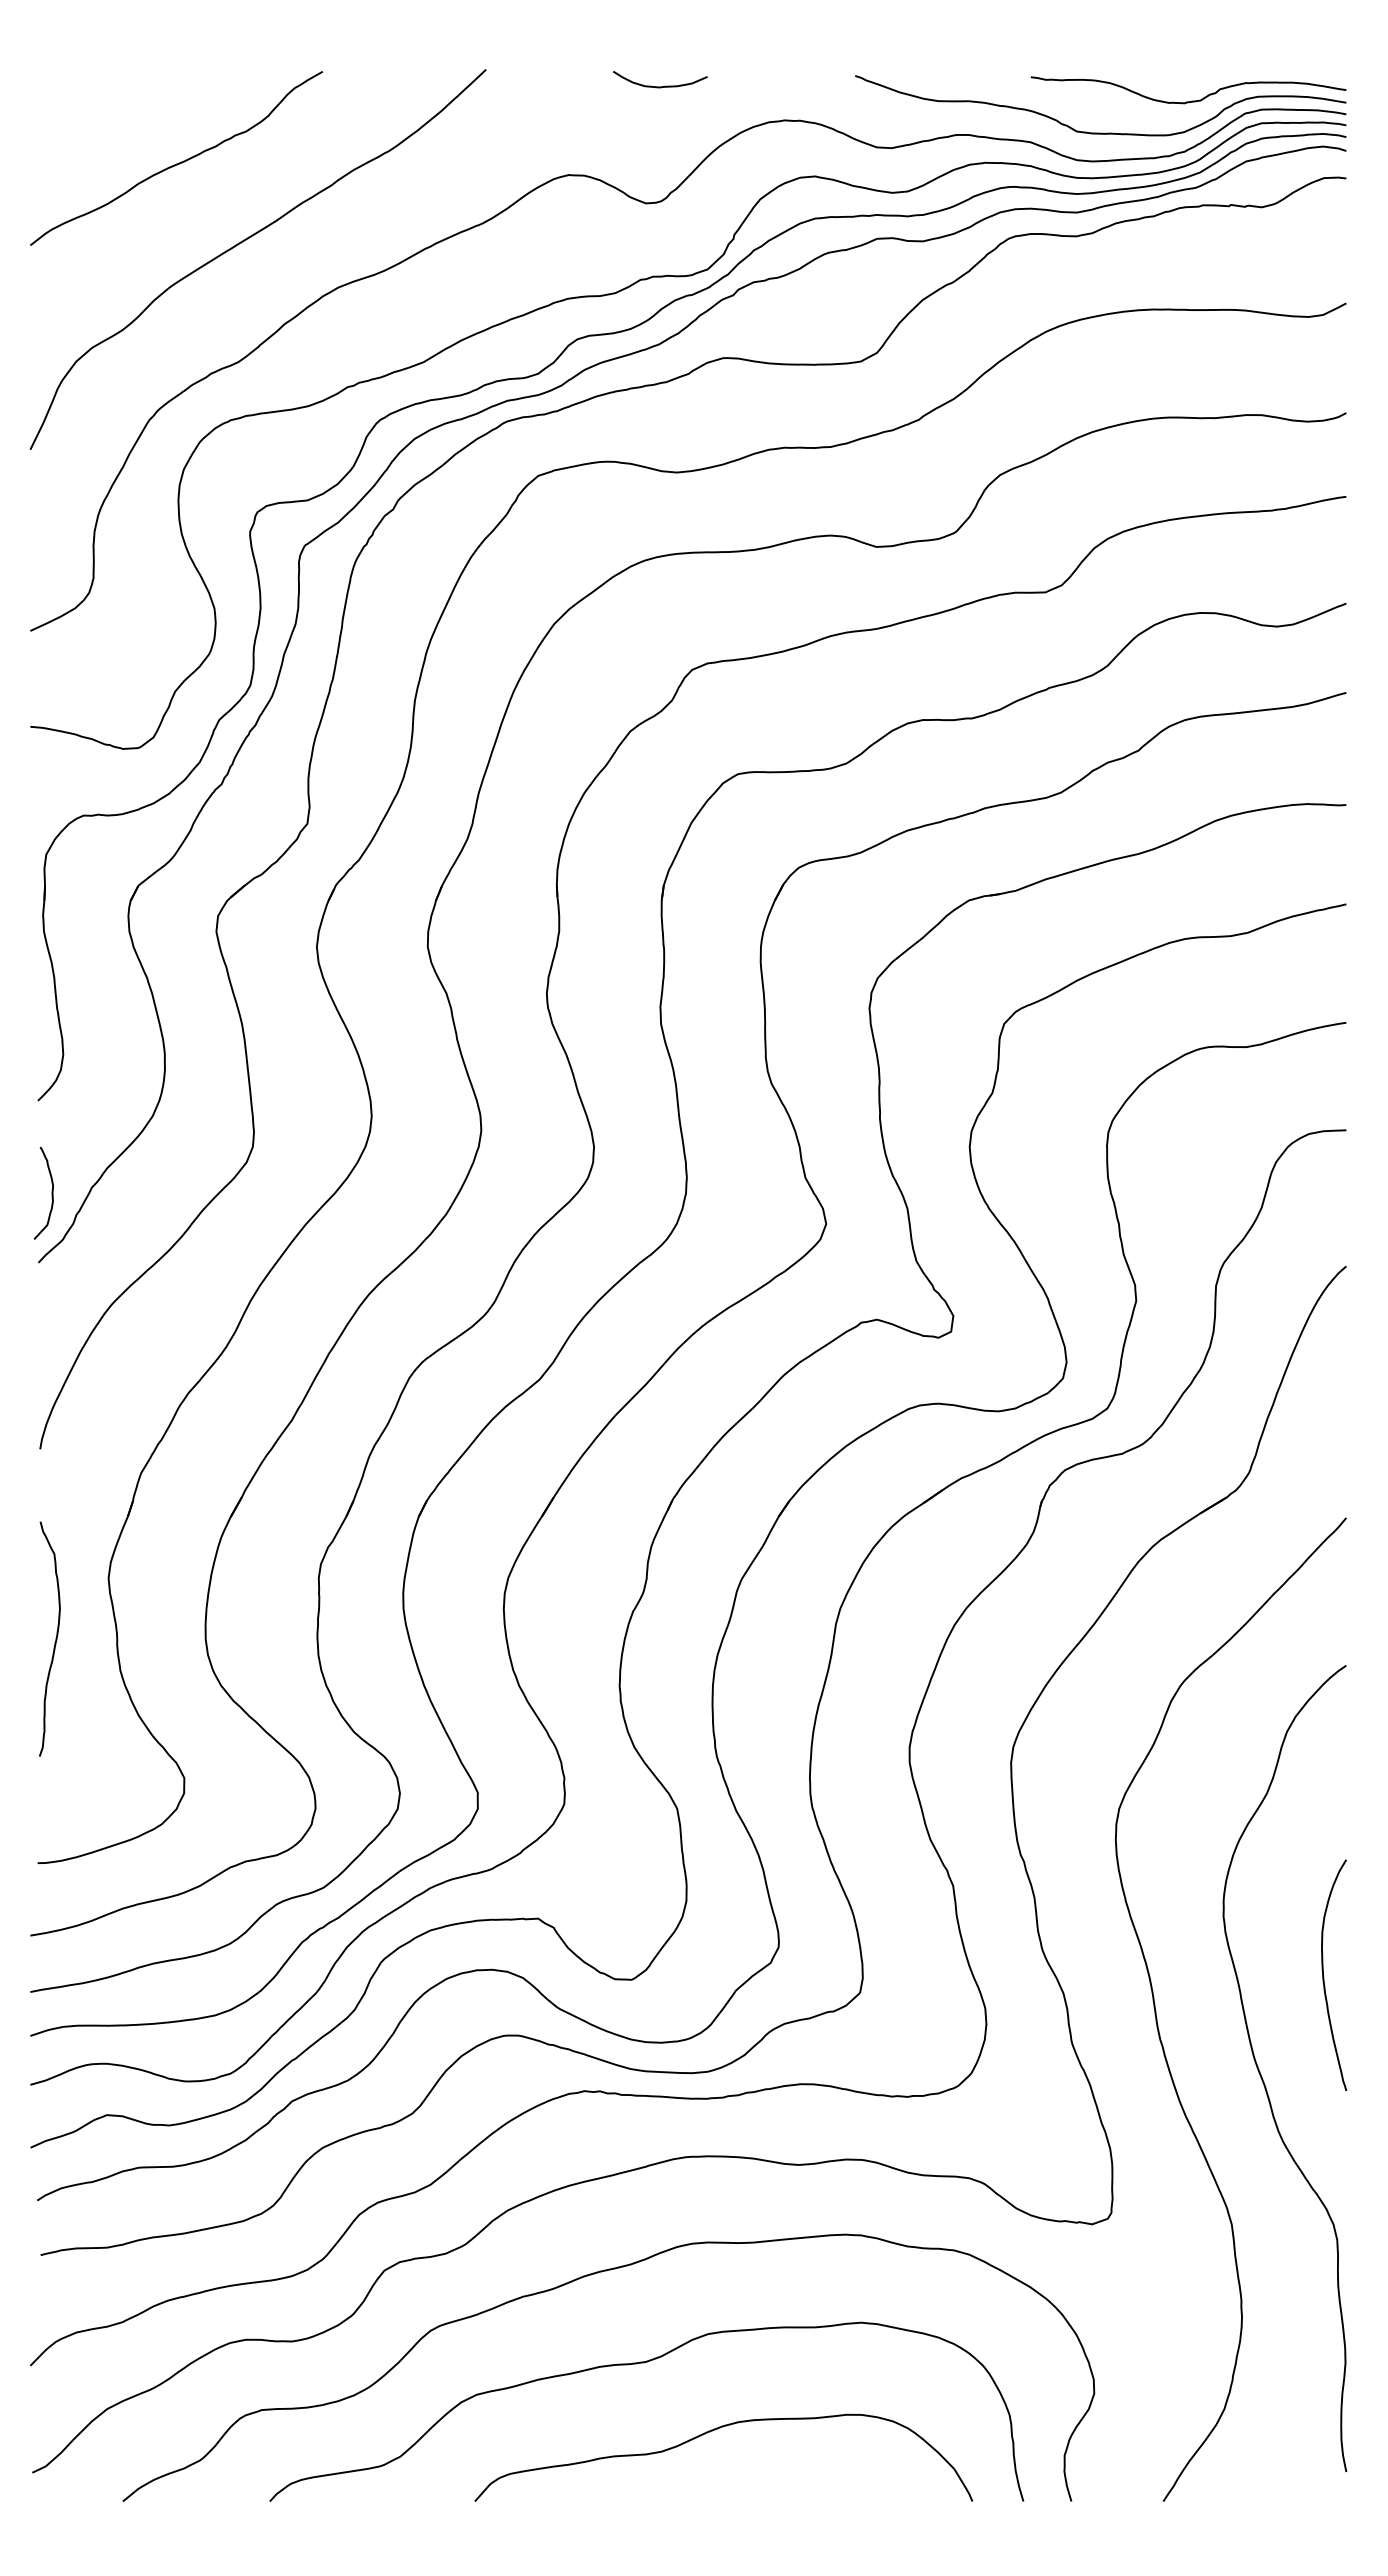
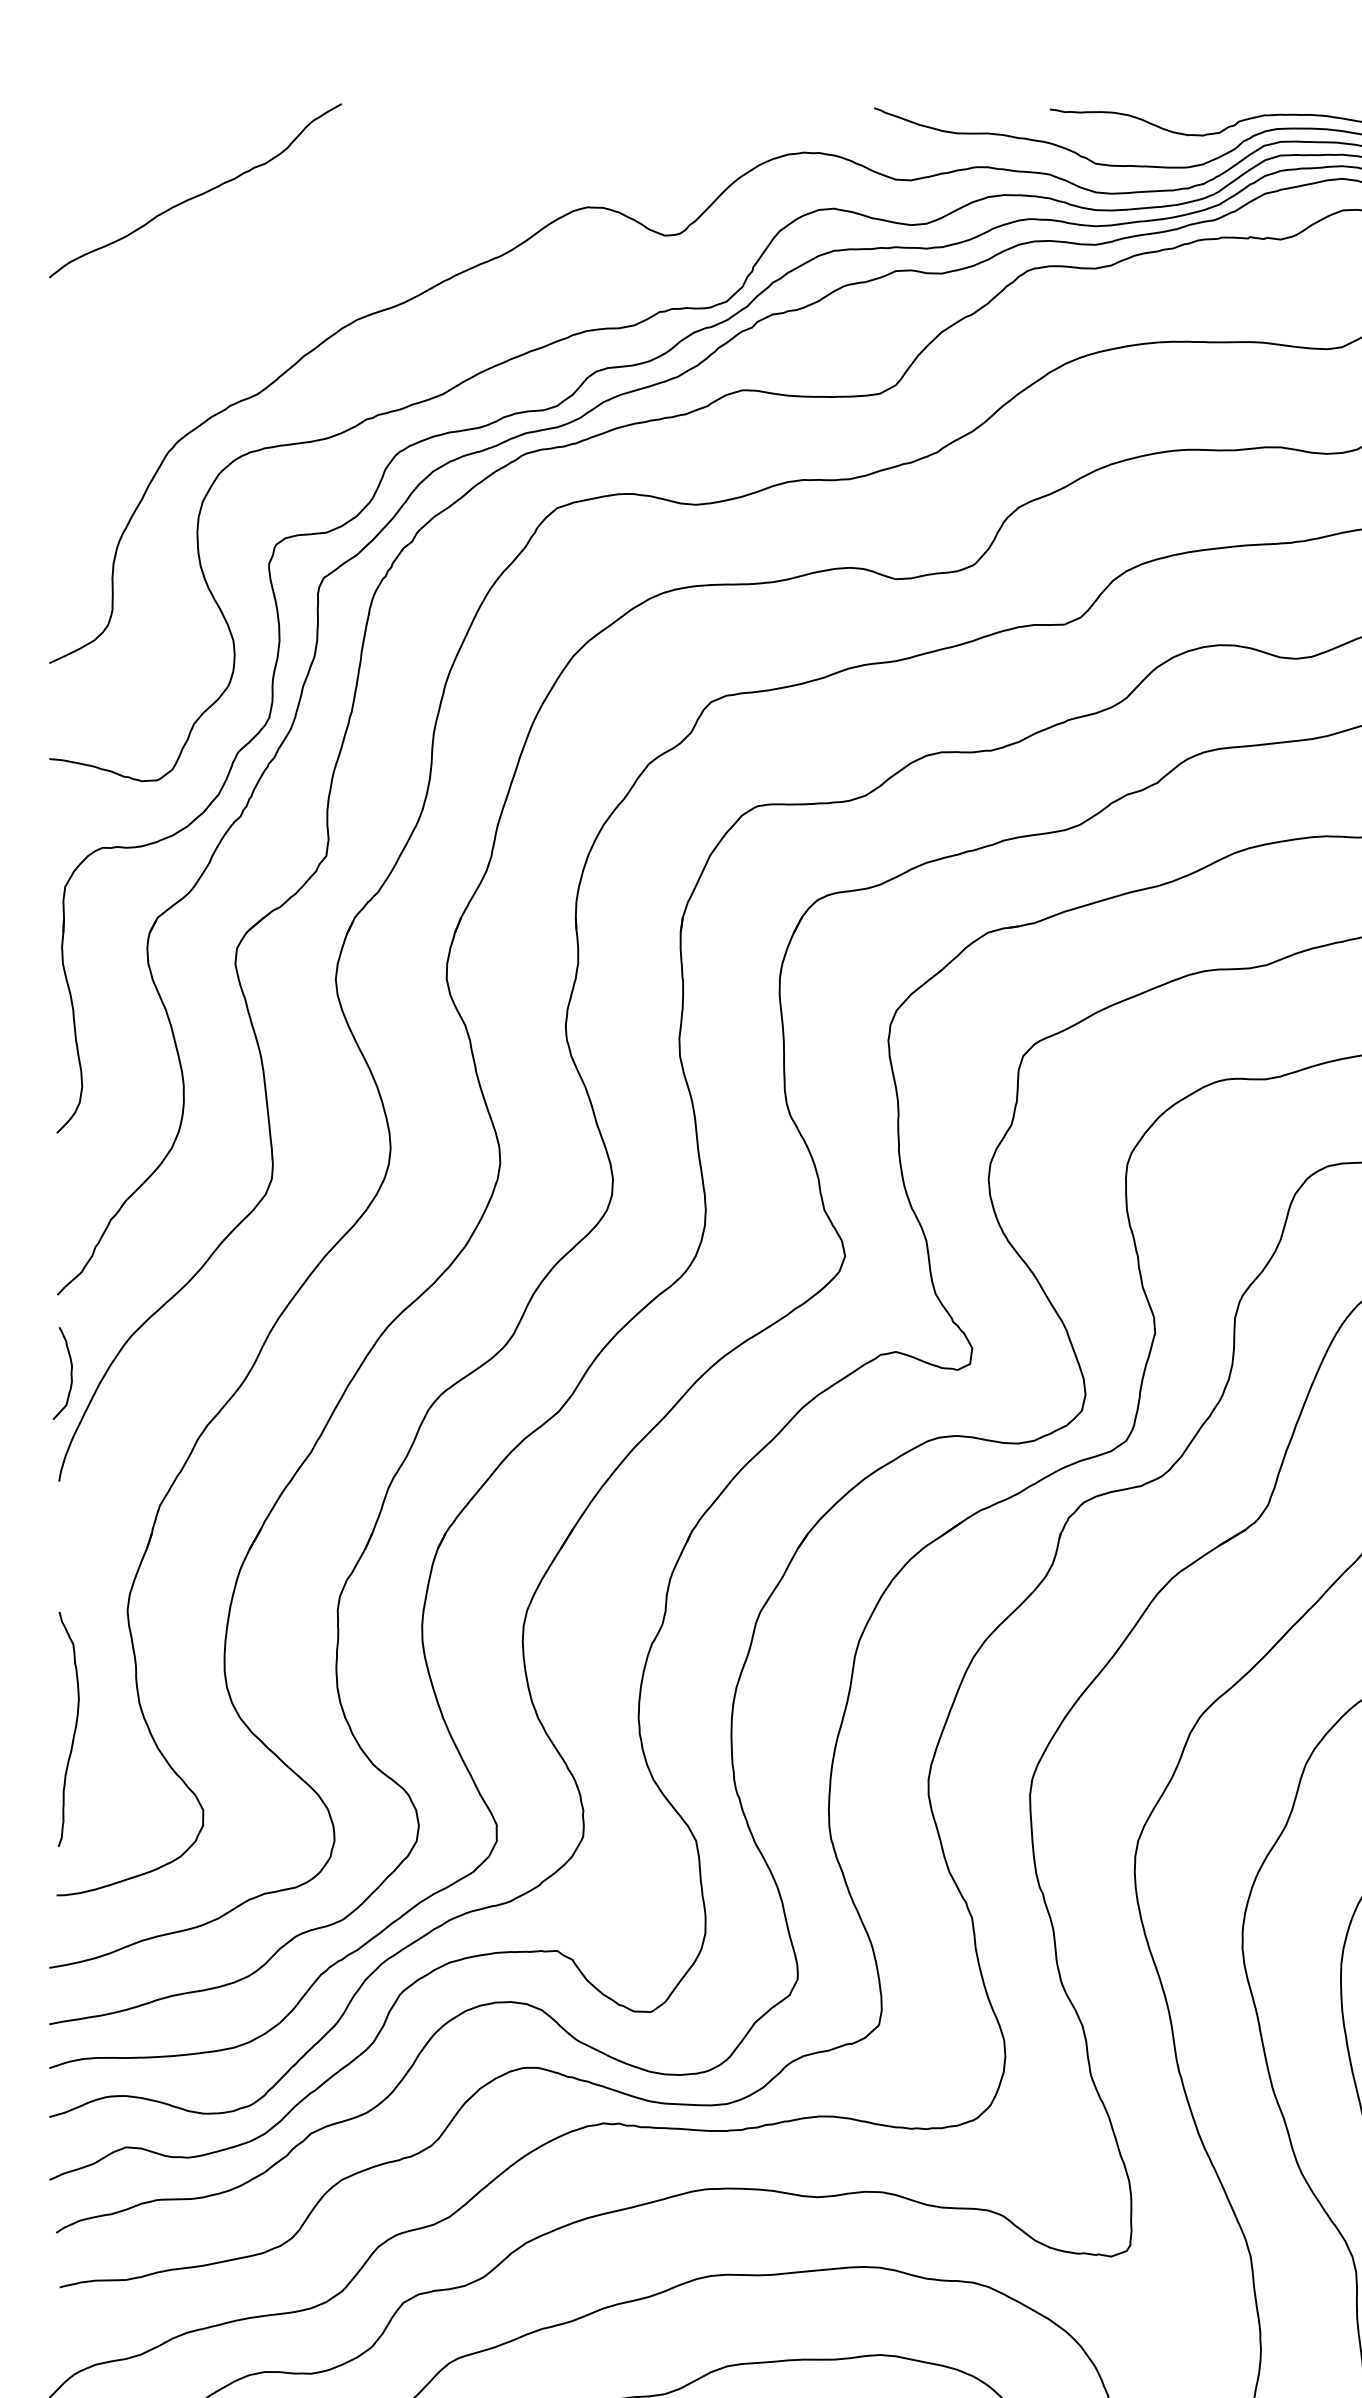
curve: (660, 86) -> (679, 118), removed
curve: (248, 239) -> (267, 271), removed
curve: (51, 1192) -> (70, 1372), moved
curve: (55, 1638) -> (74, 1728), moved

